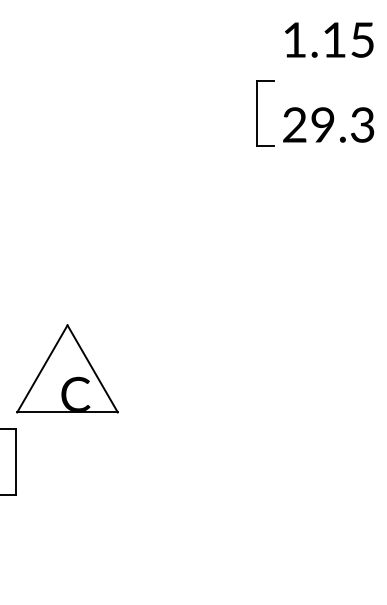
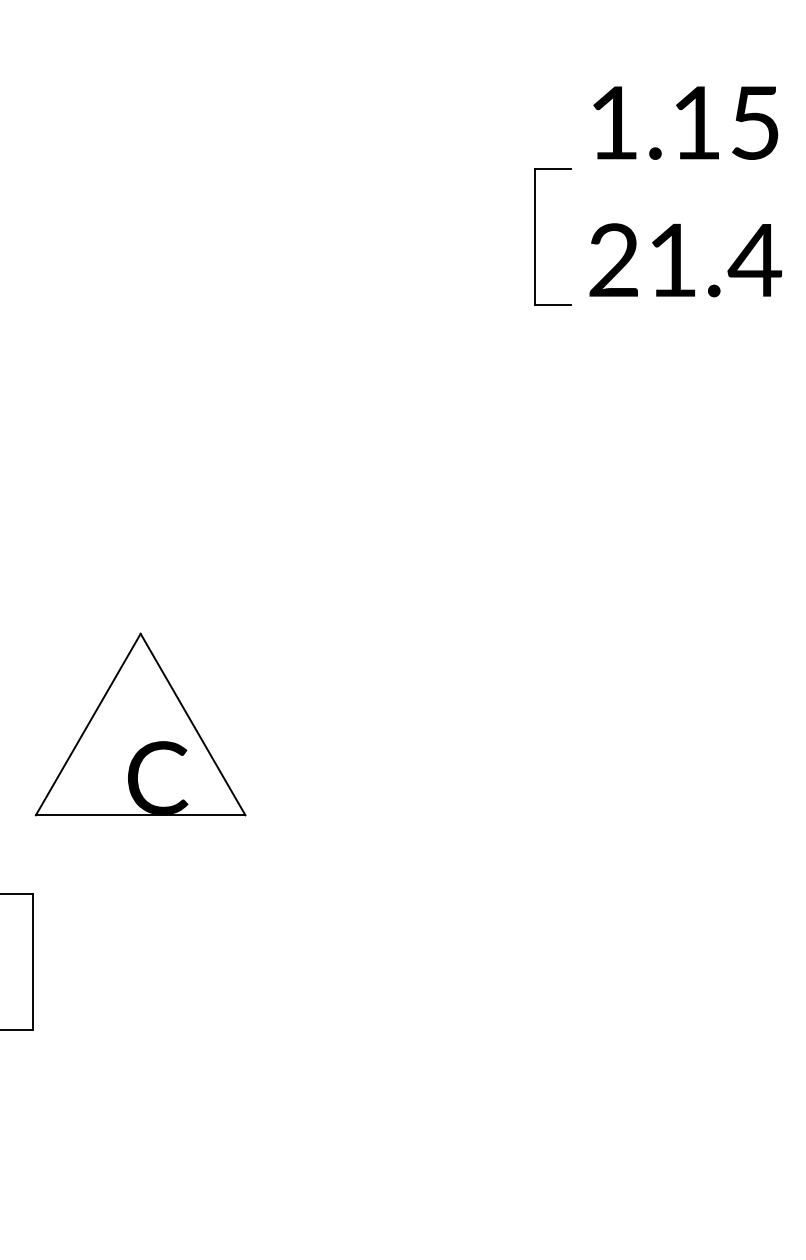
text: (329, 39) -> (686, 121), moved
text: (343, 124) -> (715, 259), 29.3 -> 21.4
part: (67, 368) -> (140, 723), moved

